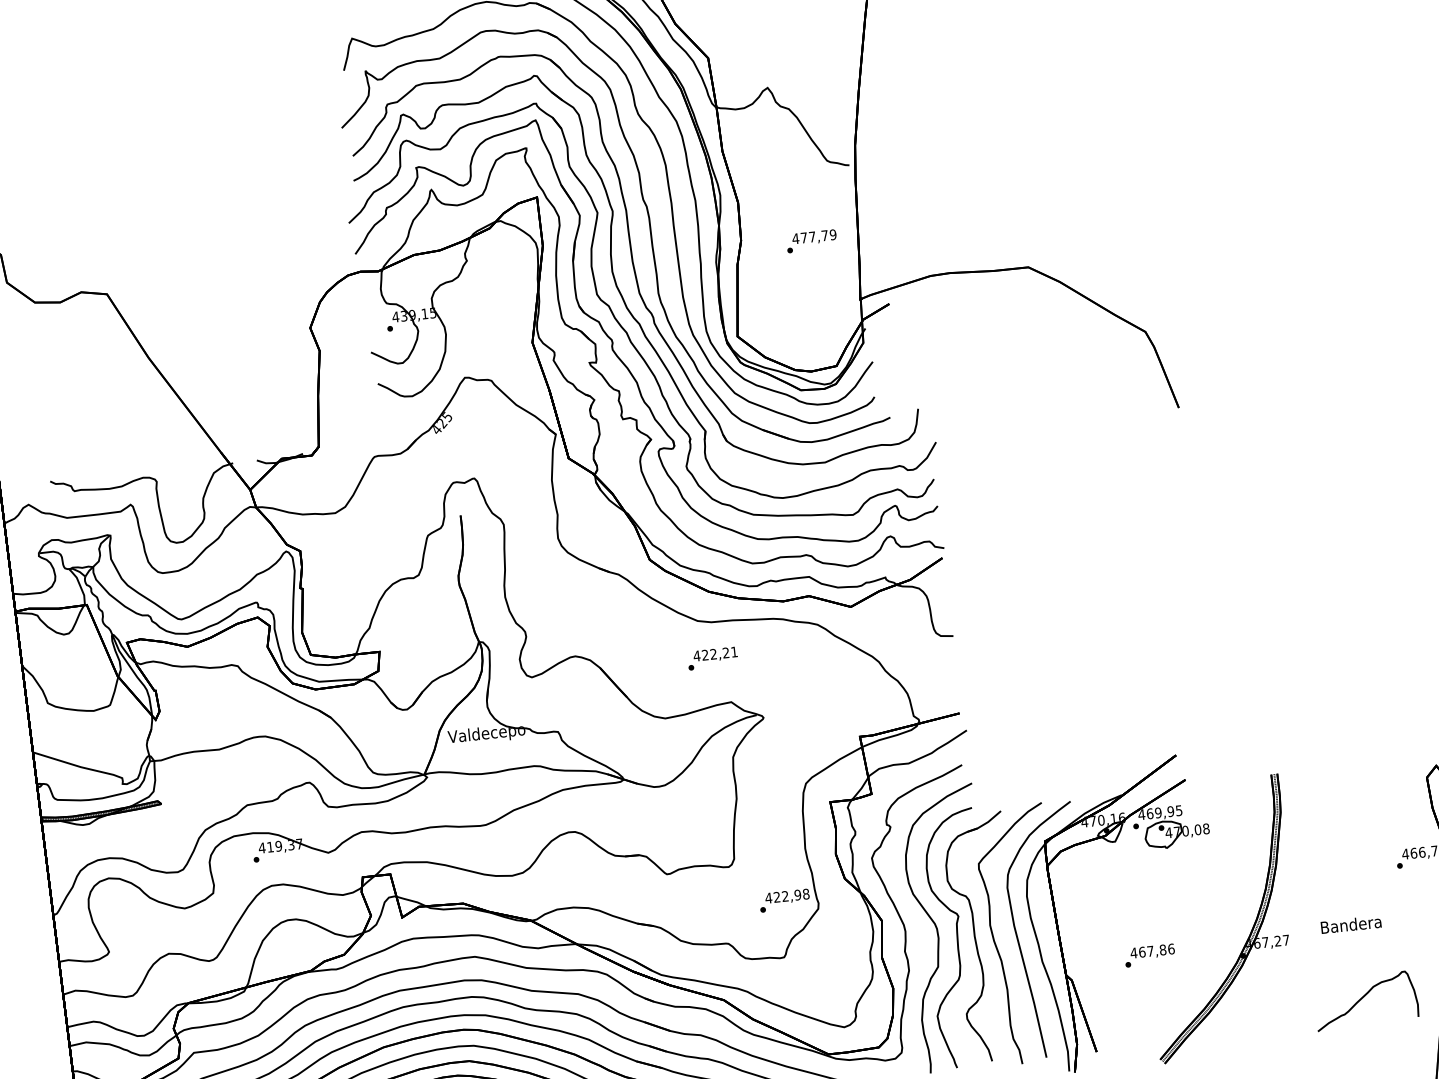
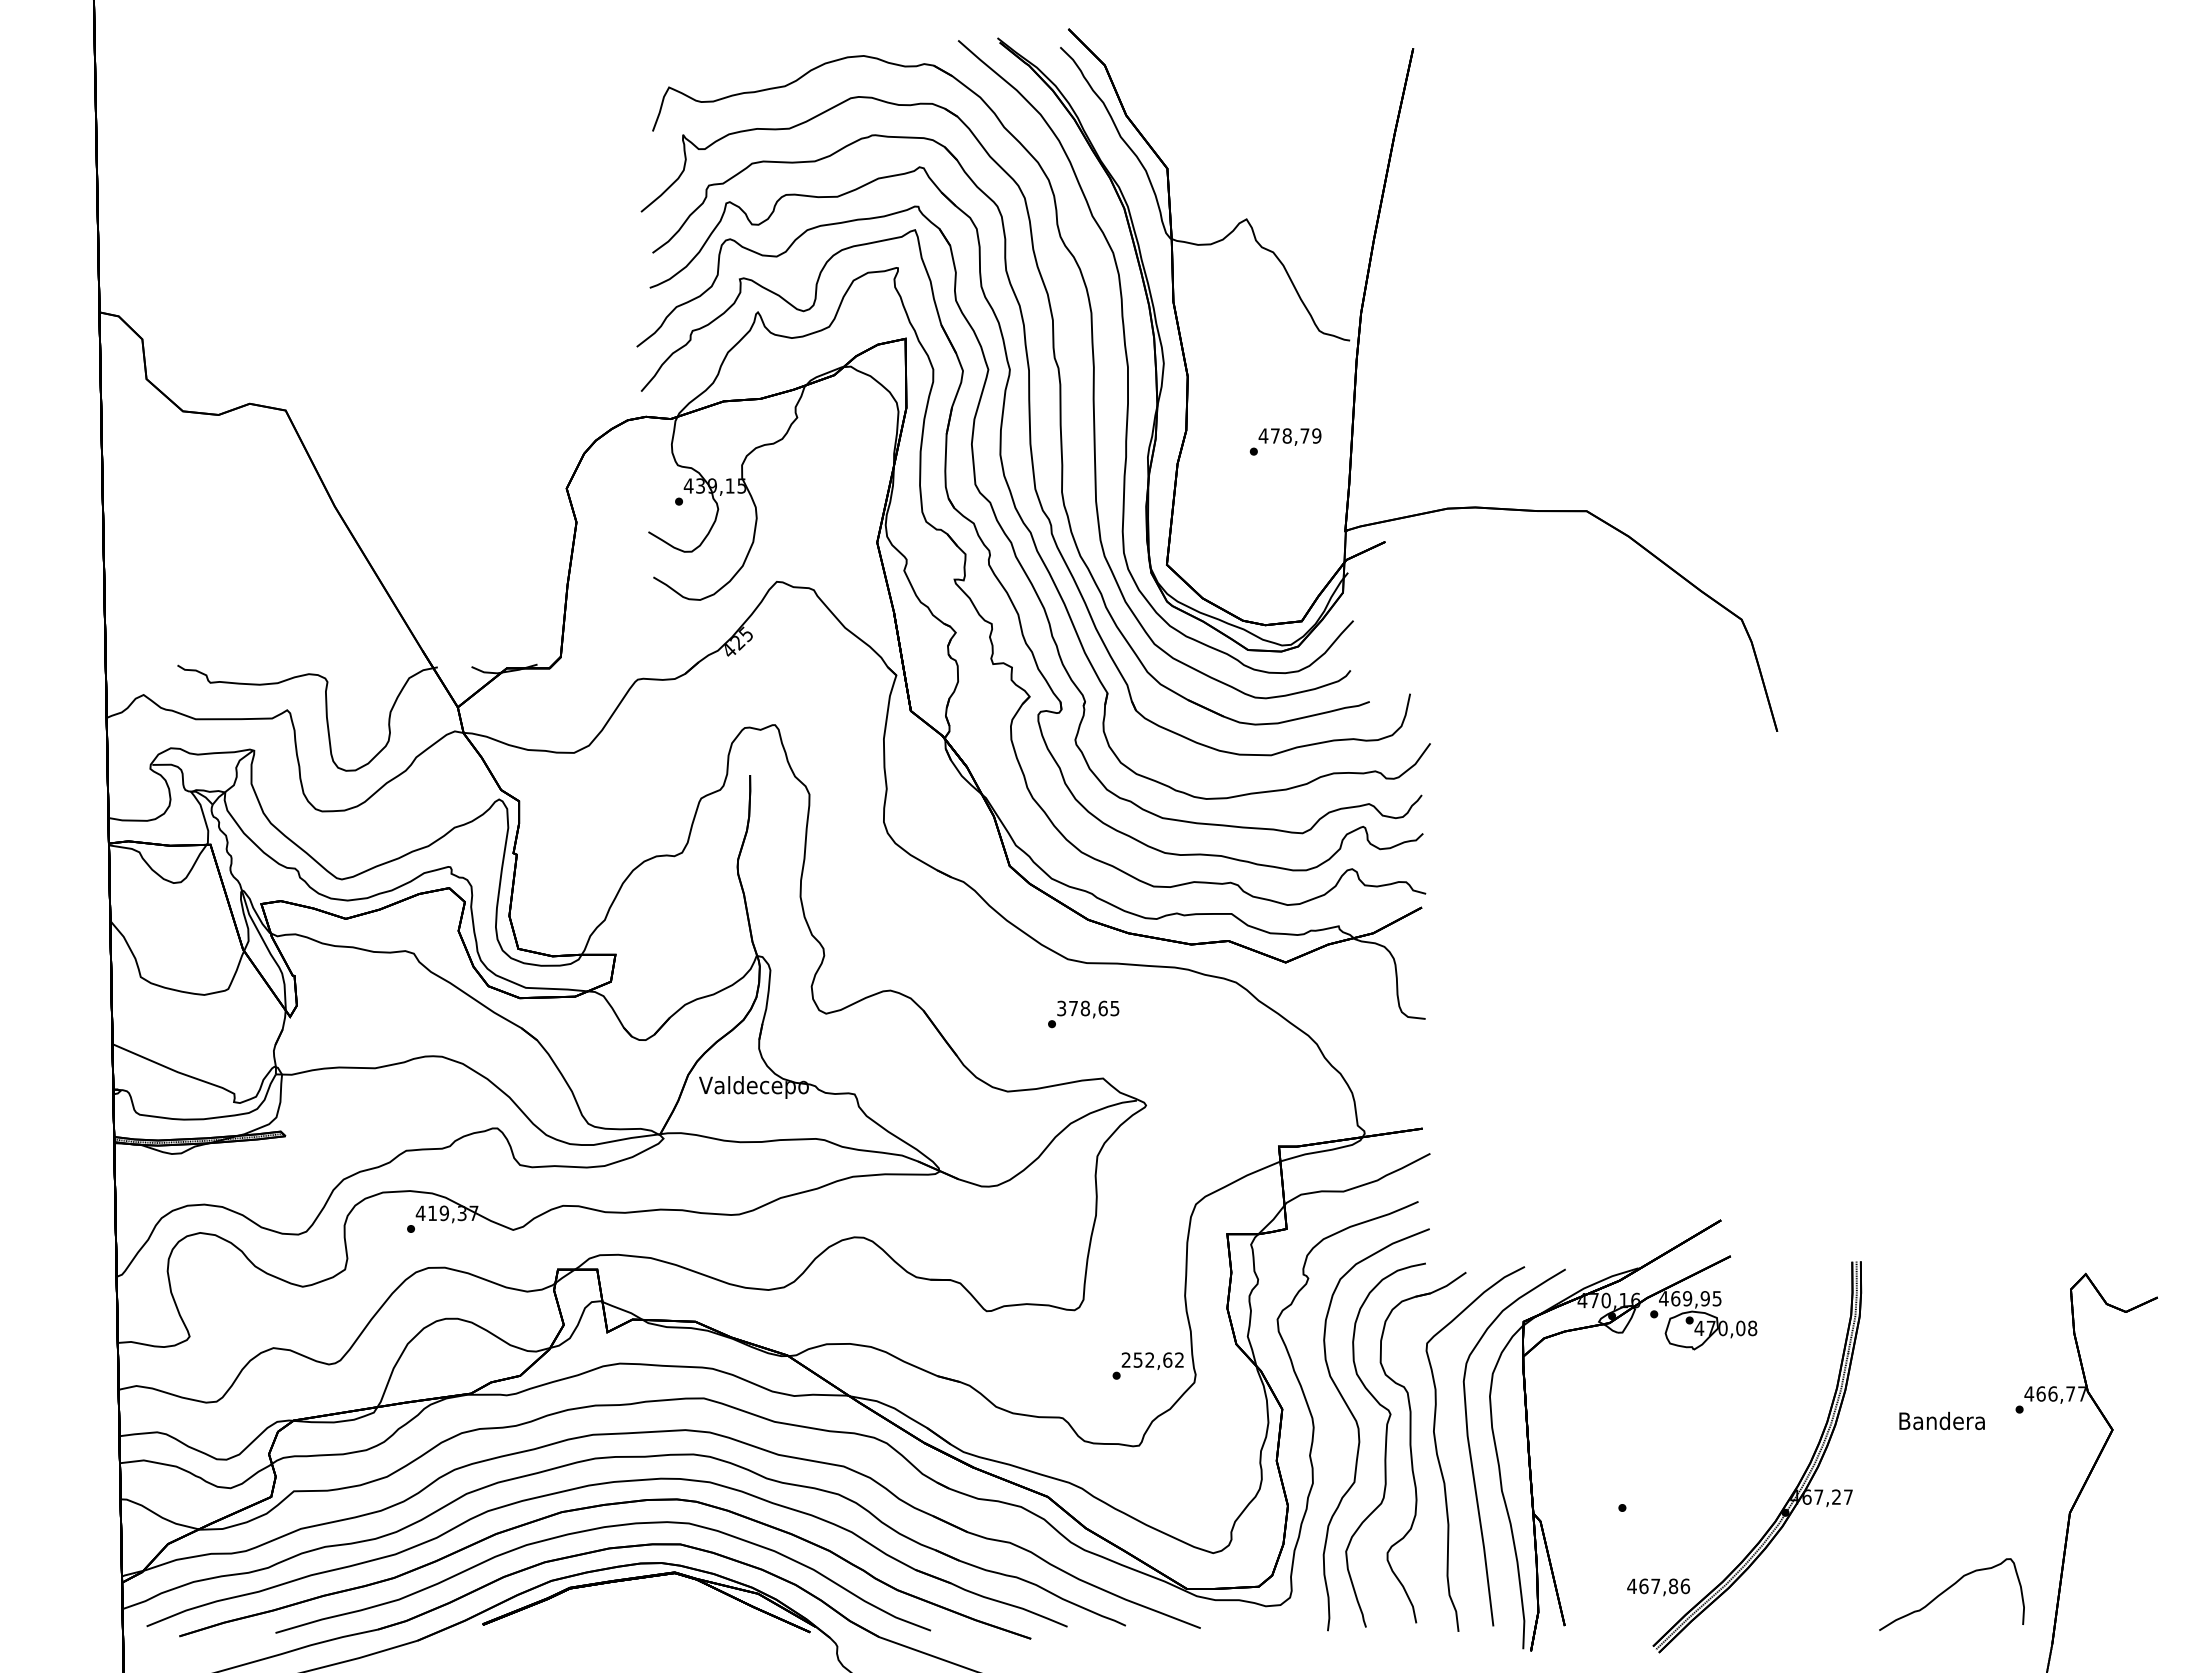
text: (811, 236) -> (1286, 435), 477,79 -> 478,79
text: (715, 654) -> (1087, 1008), 422,21 -> 378,65
text: (787, 895) -> (1152, 1359), 422,98 -> 252,62
text: (1350, 924) -> (1941, 1420), moved
text: (1152, 951) -> (1658, 1587), moved

